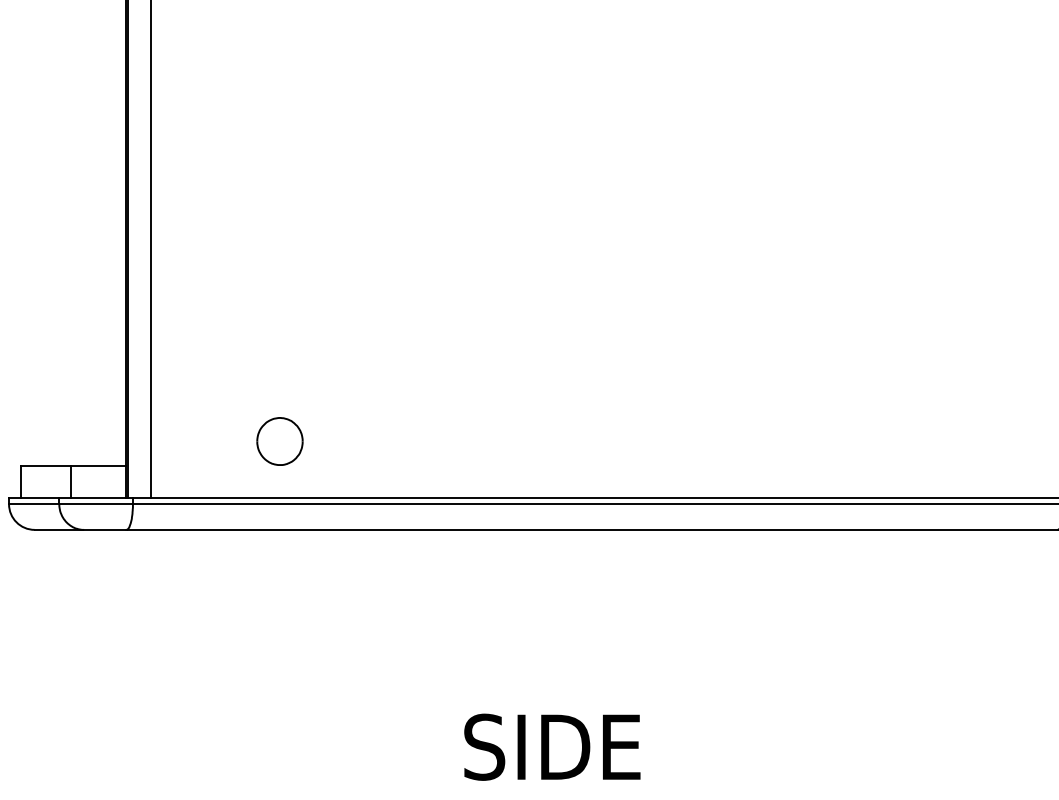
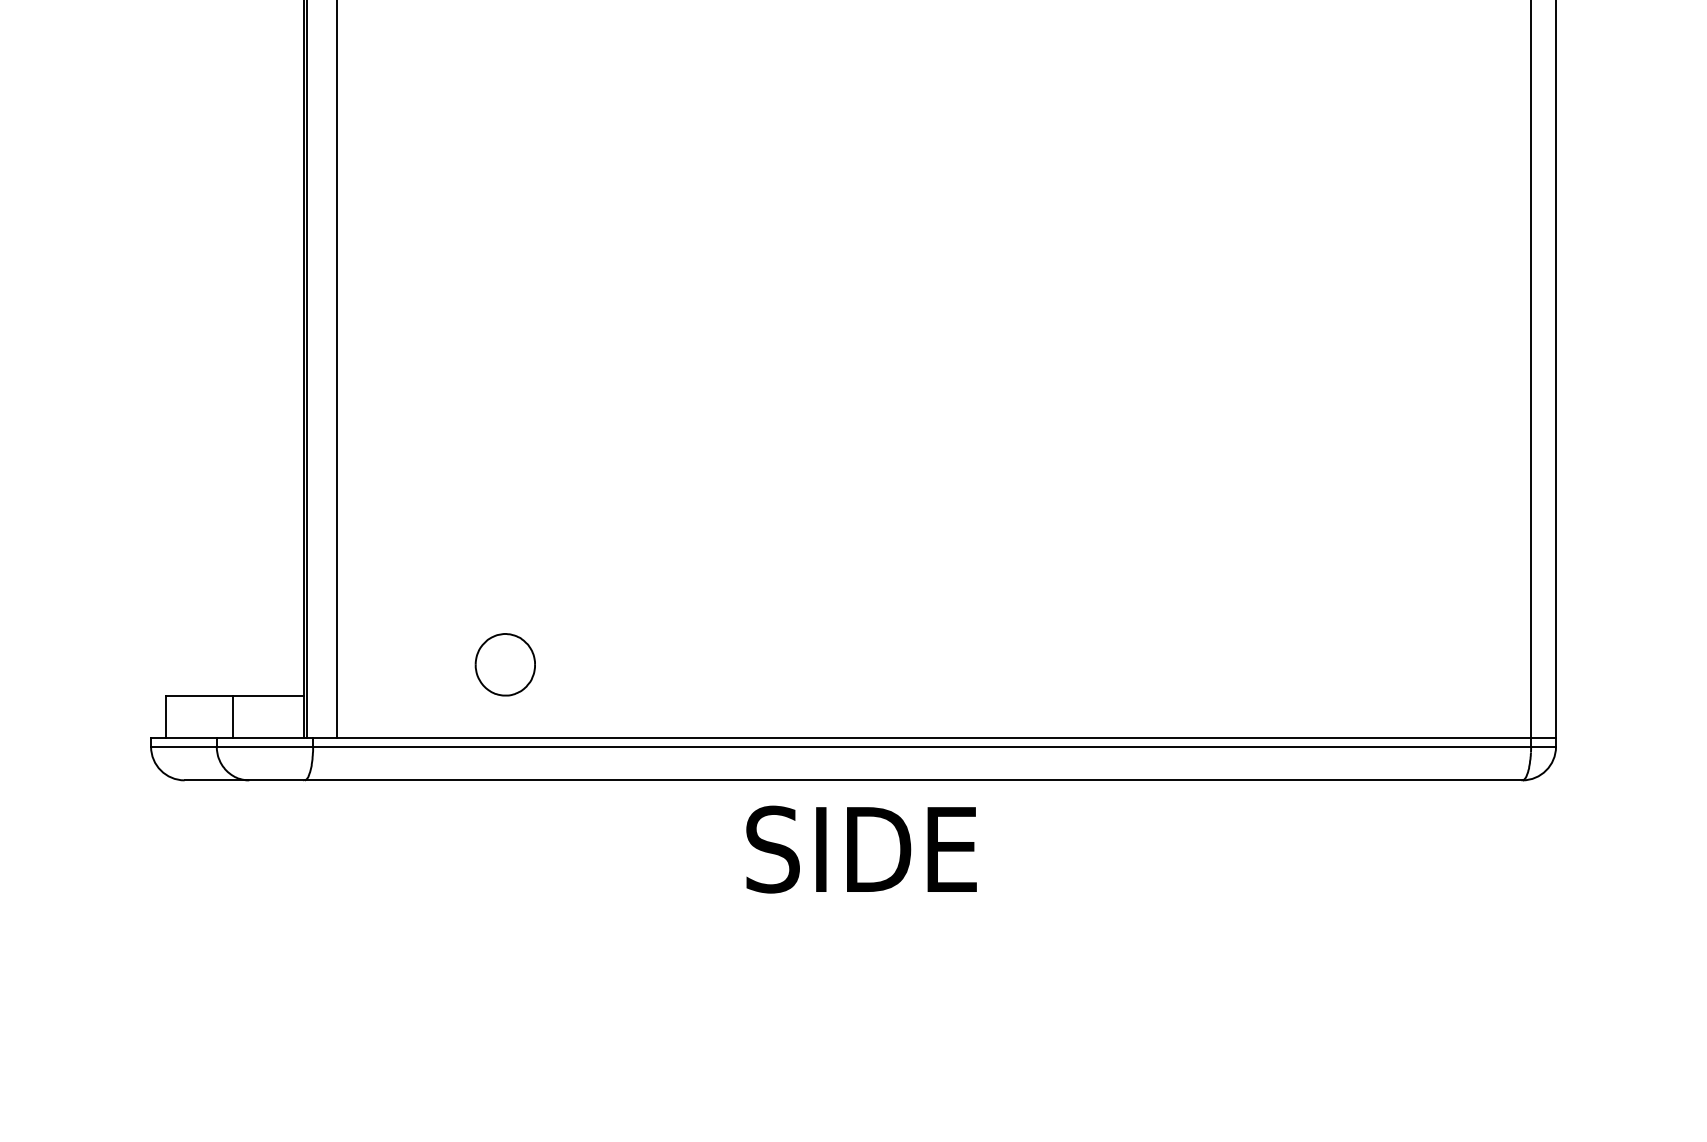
text: (552, 747) -> (861, 849), moved

